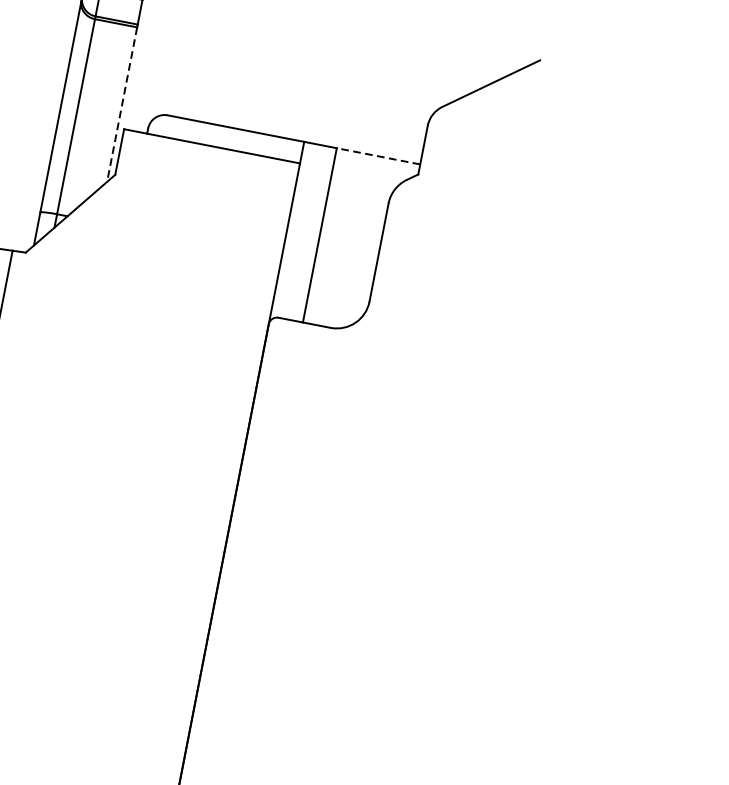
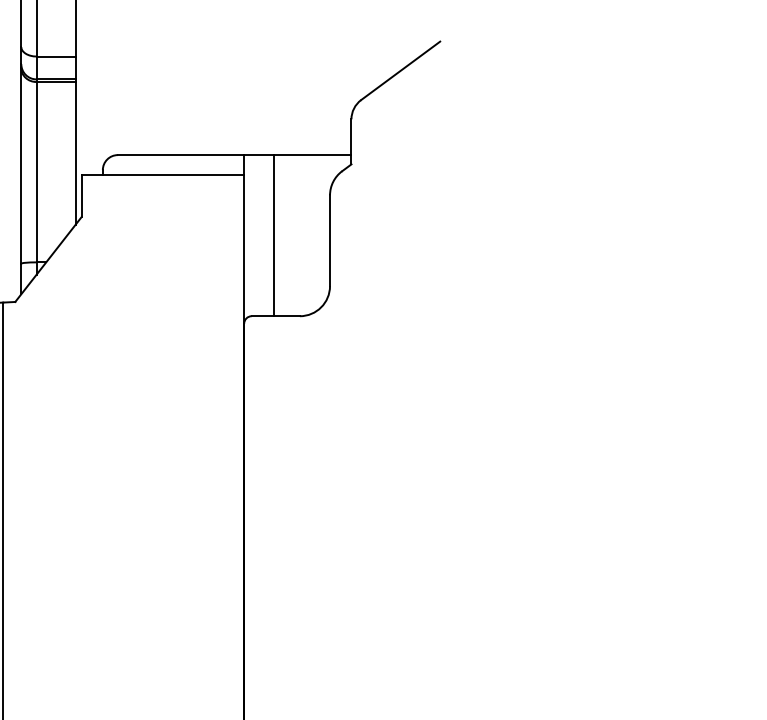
line: (122, 104) -> (75, 153), dashed -> solid
line: (378, 156) -> (312, 155), dashed -> solid

